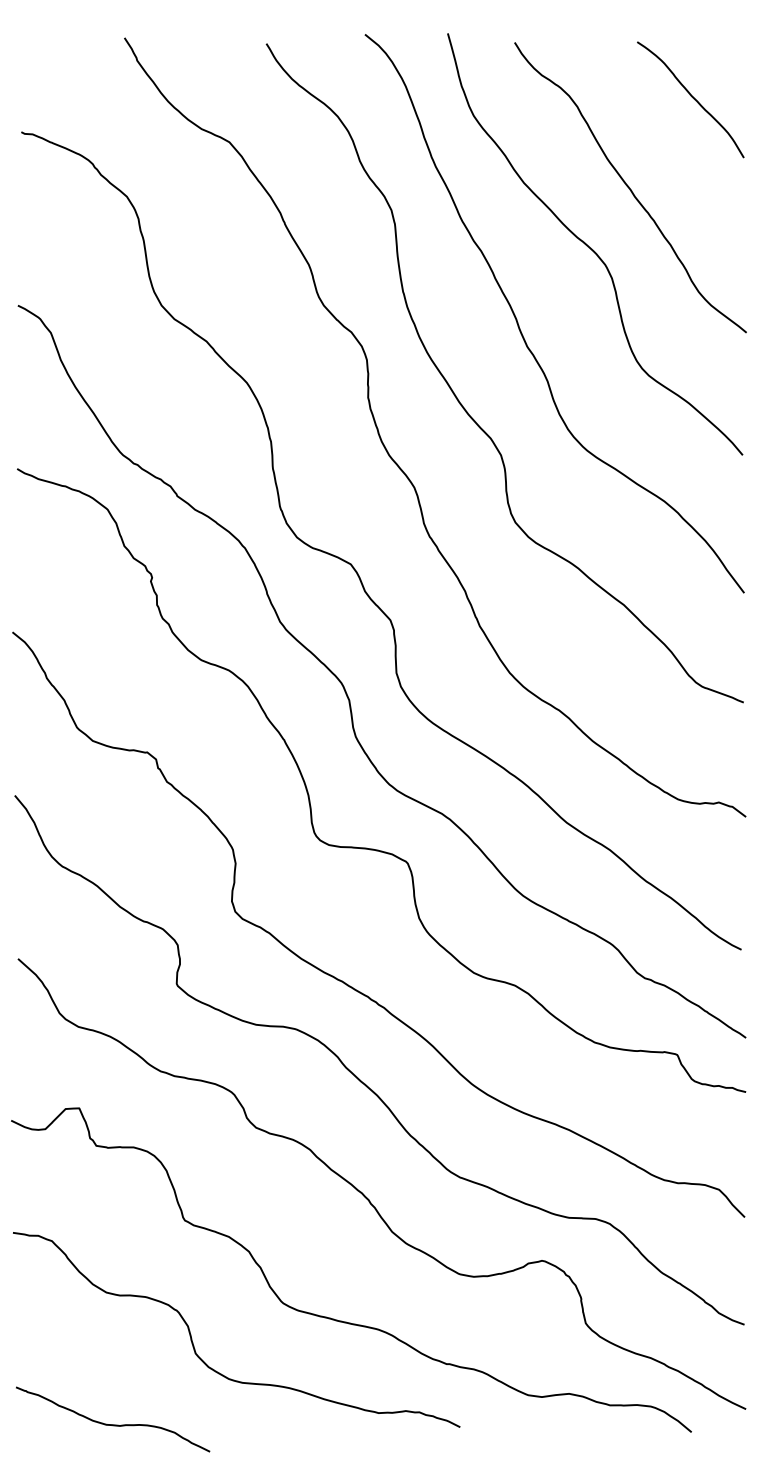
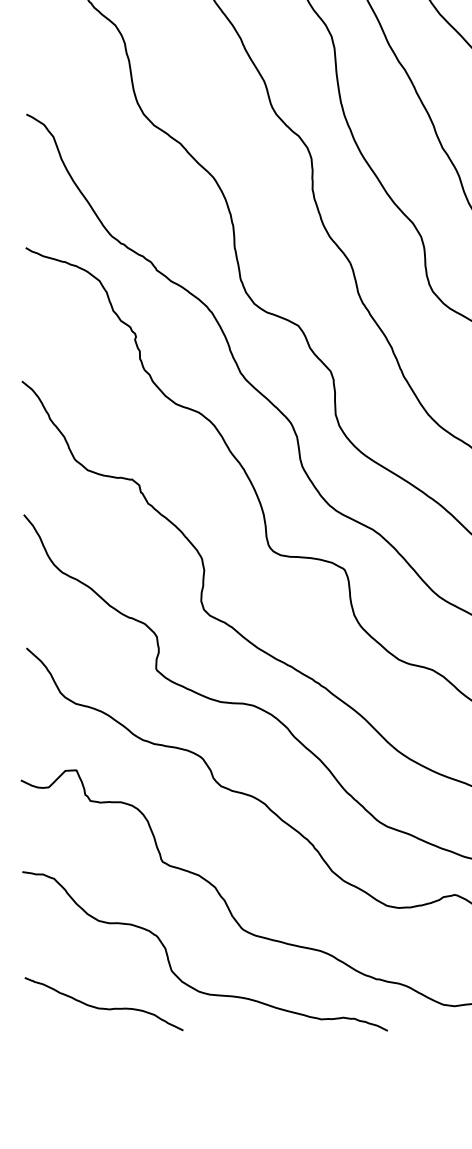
curve: (113, 1424) -> (104, 1008), moved

